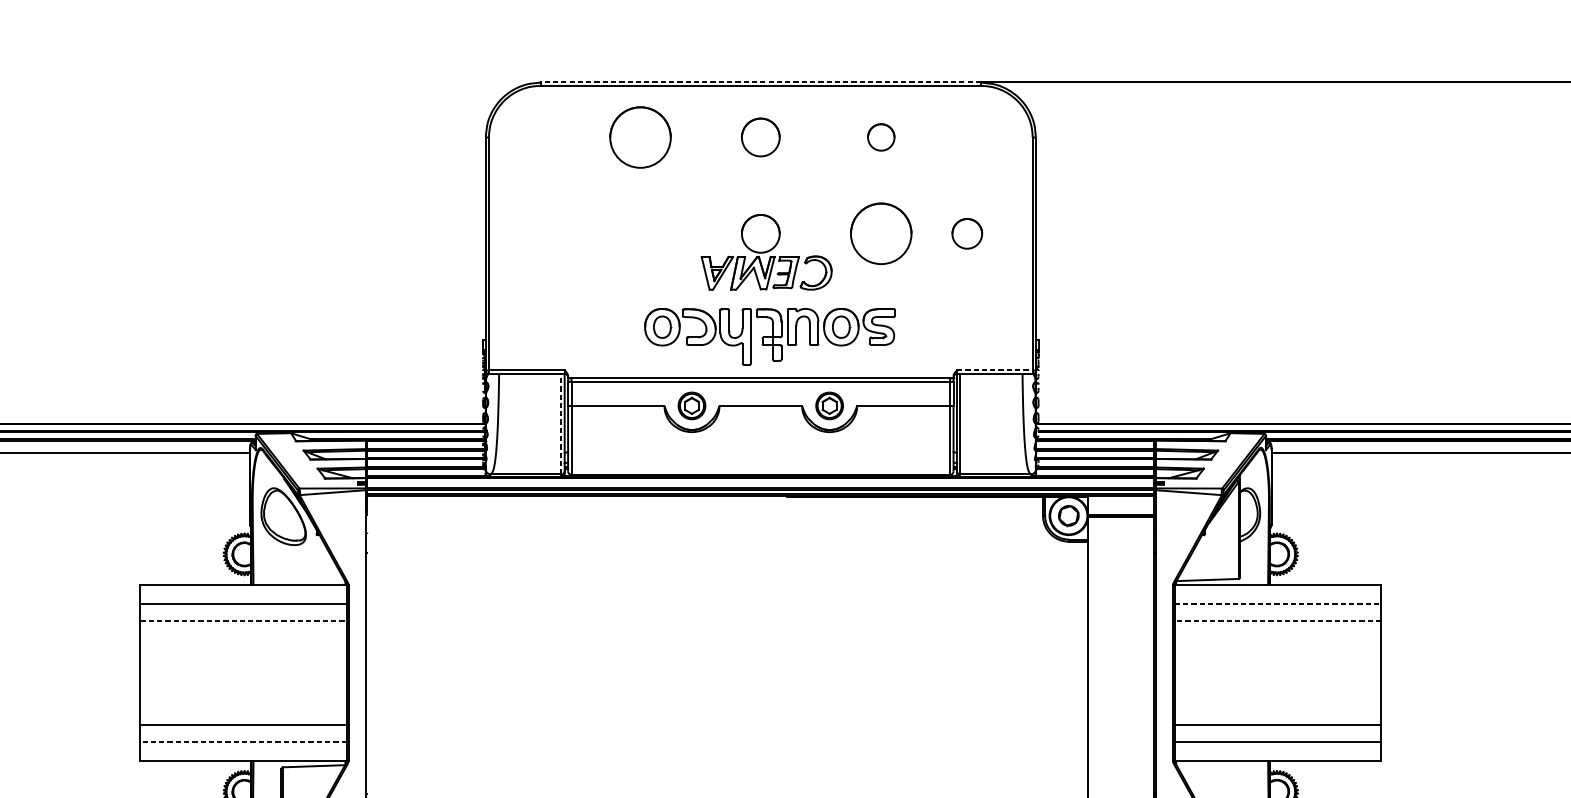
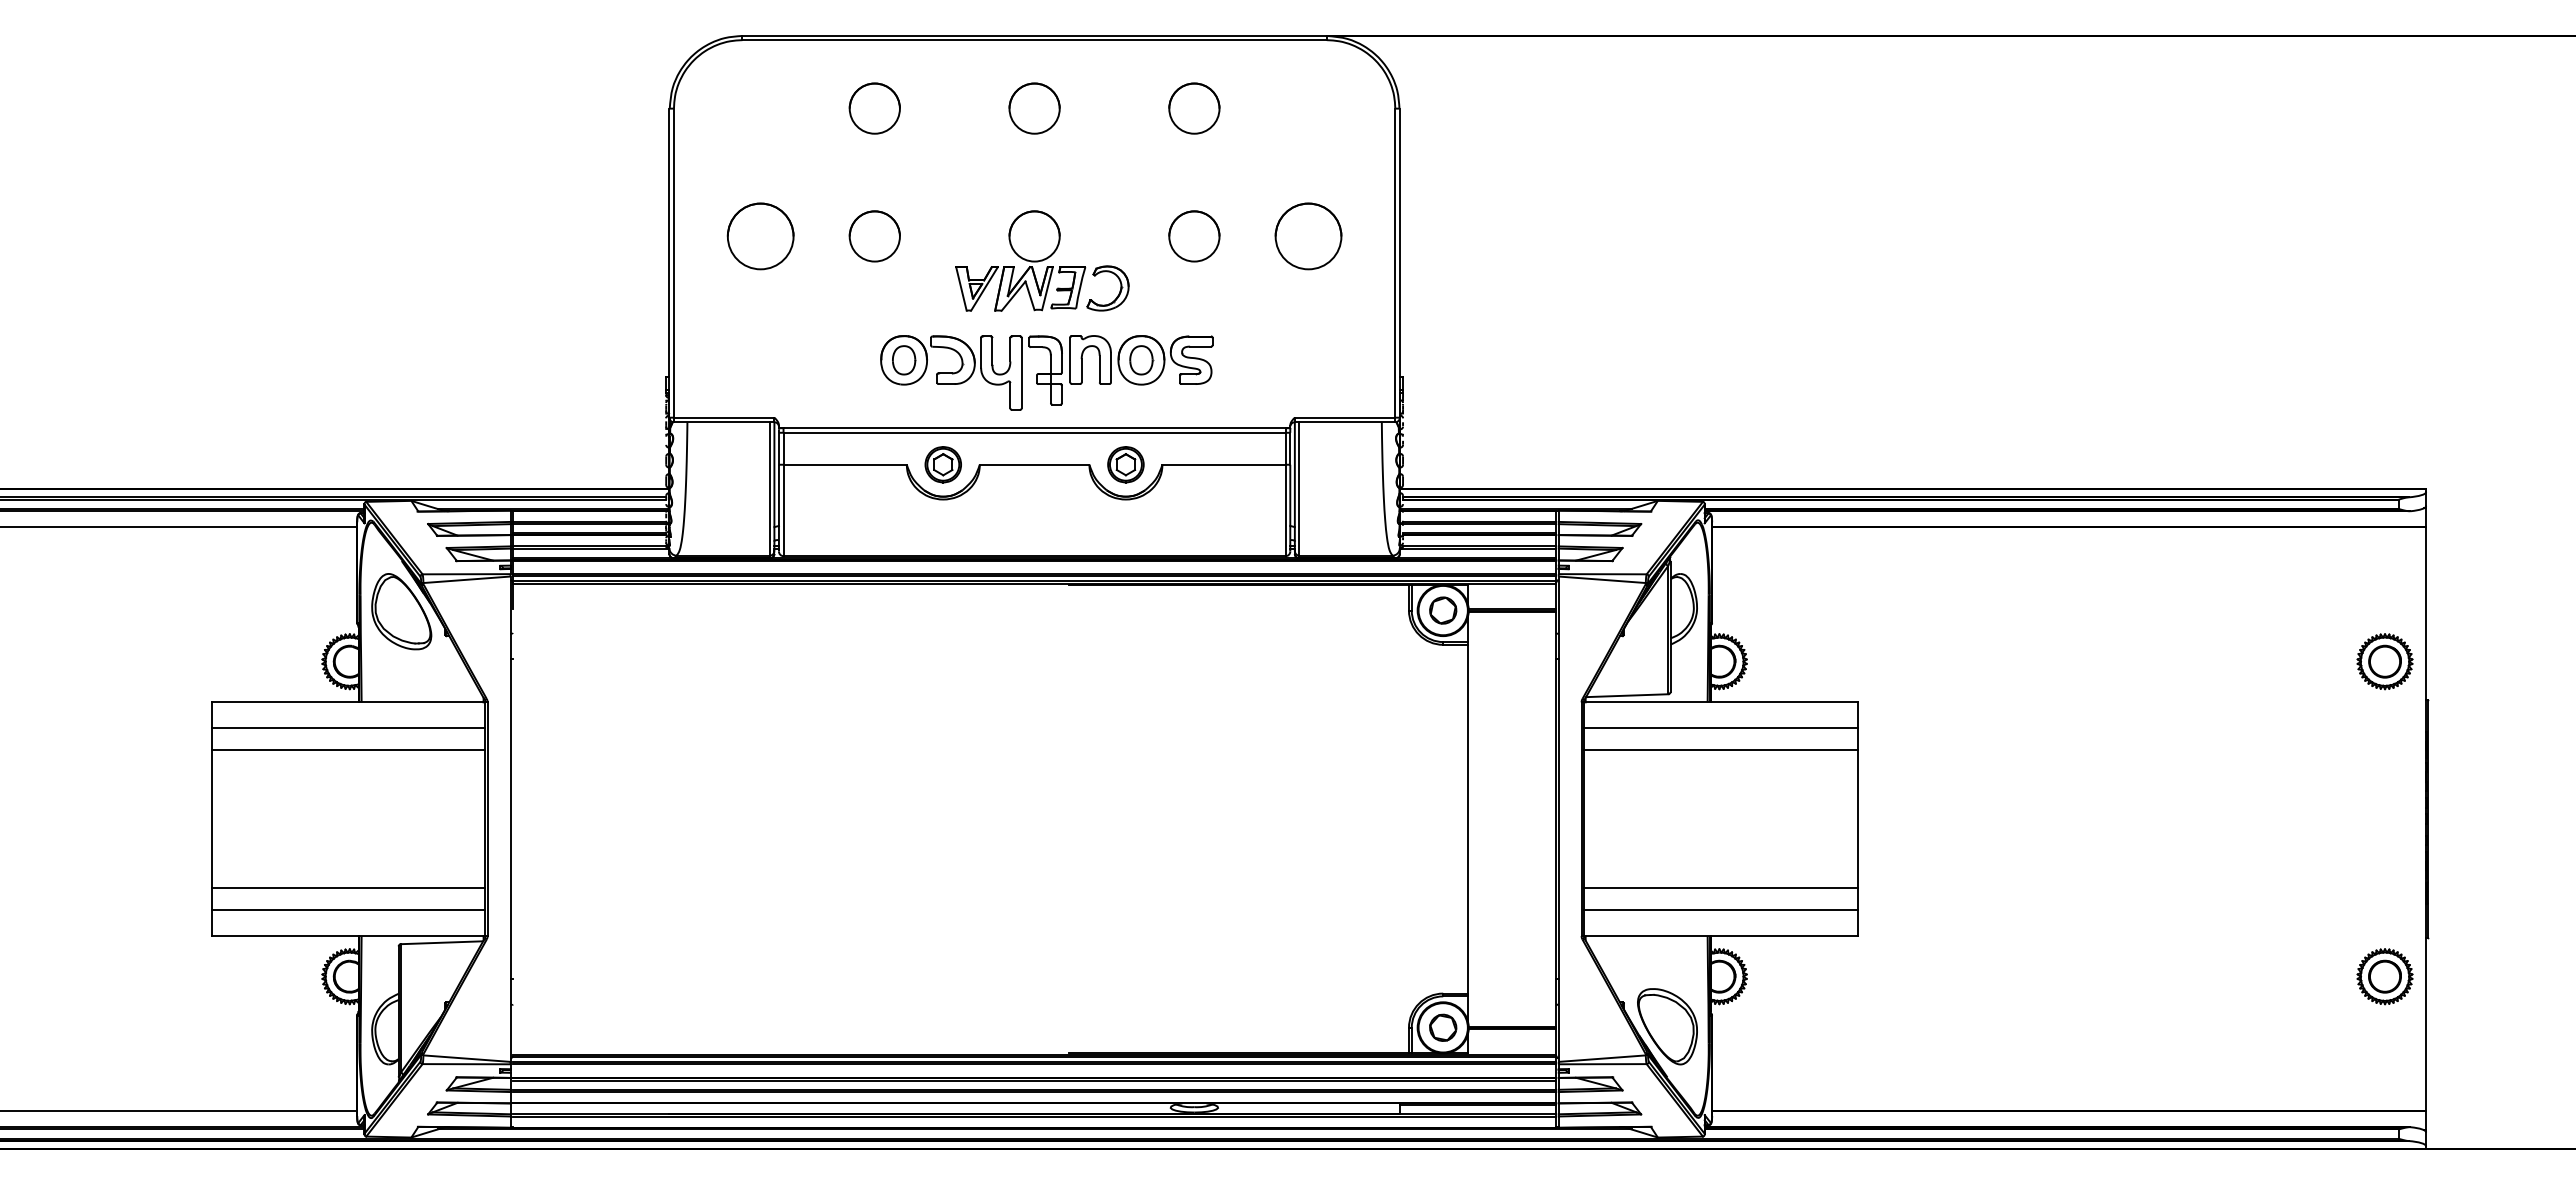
line: (760, 82) -> (1034, 35), dashed -> solid
circle: (640, 137) -> (874, 108), size x0.62
circle: (881, 137) -> (1194, 108), size x1.43
part: (554, 233) -> (760, 236), added
circle: (640, 233) -> (874, 236), added
circle: (881, 233) -> (1194, 236), size x0.62
part: (967, 233) -> (1308, 236), size x1.67
line: (995, 370) -> (1345, 417), dashed -> solid
line: (560, 423) -> (769, 488), dashed -> solid
line: (1277, 604) -> (1720, 728), dashed -> solid
line: (243, 621) -> (348, 750), dashed -> solid
line: (1277, 621) -> (1720, 750), dashed -> solid
line: (243, 741) -> (348, 910), dashed -> solid

